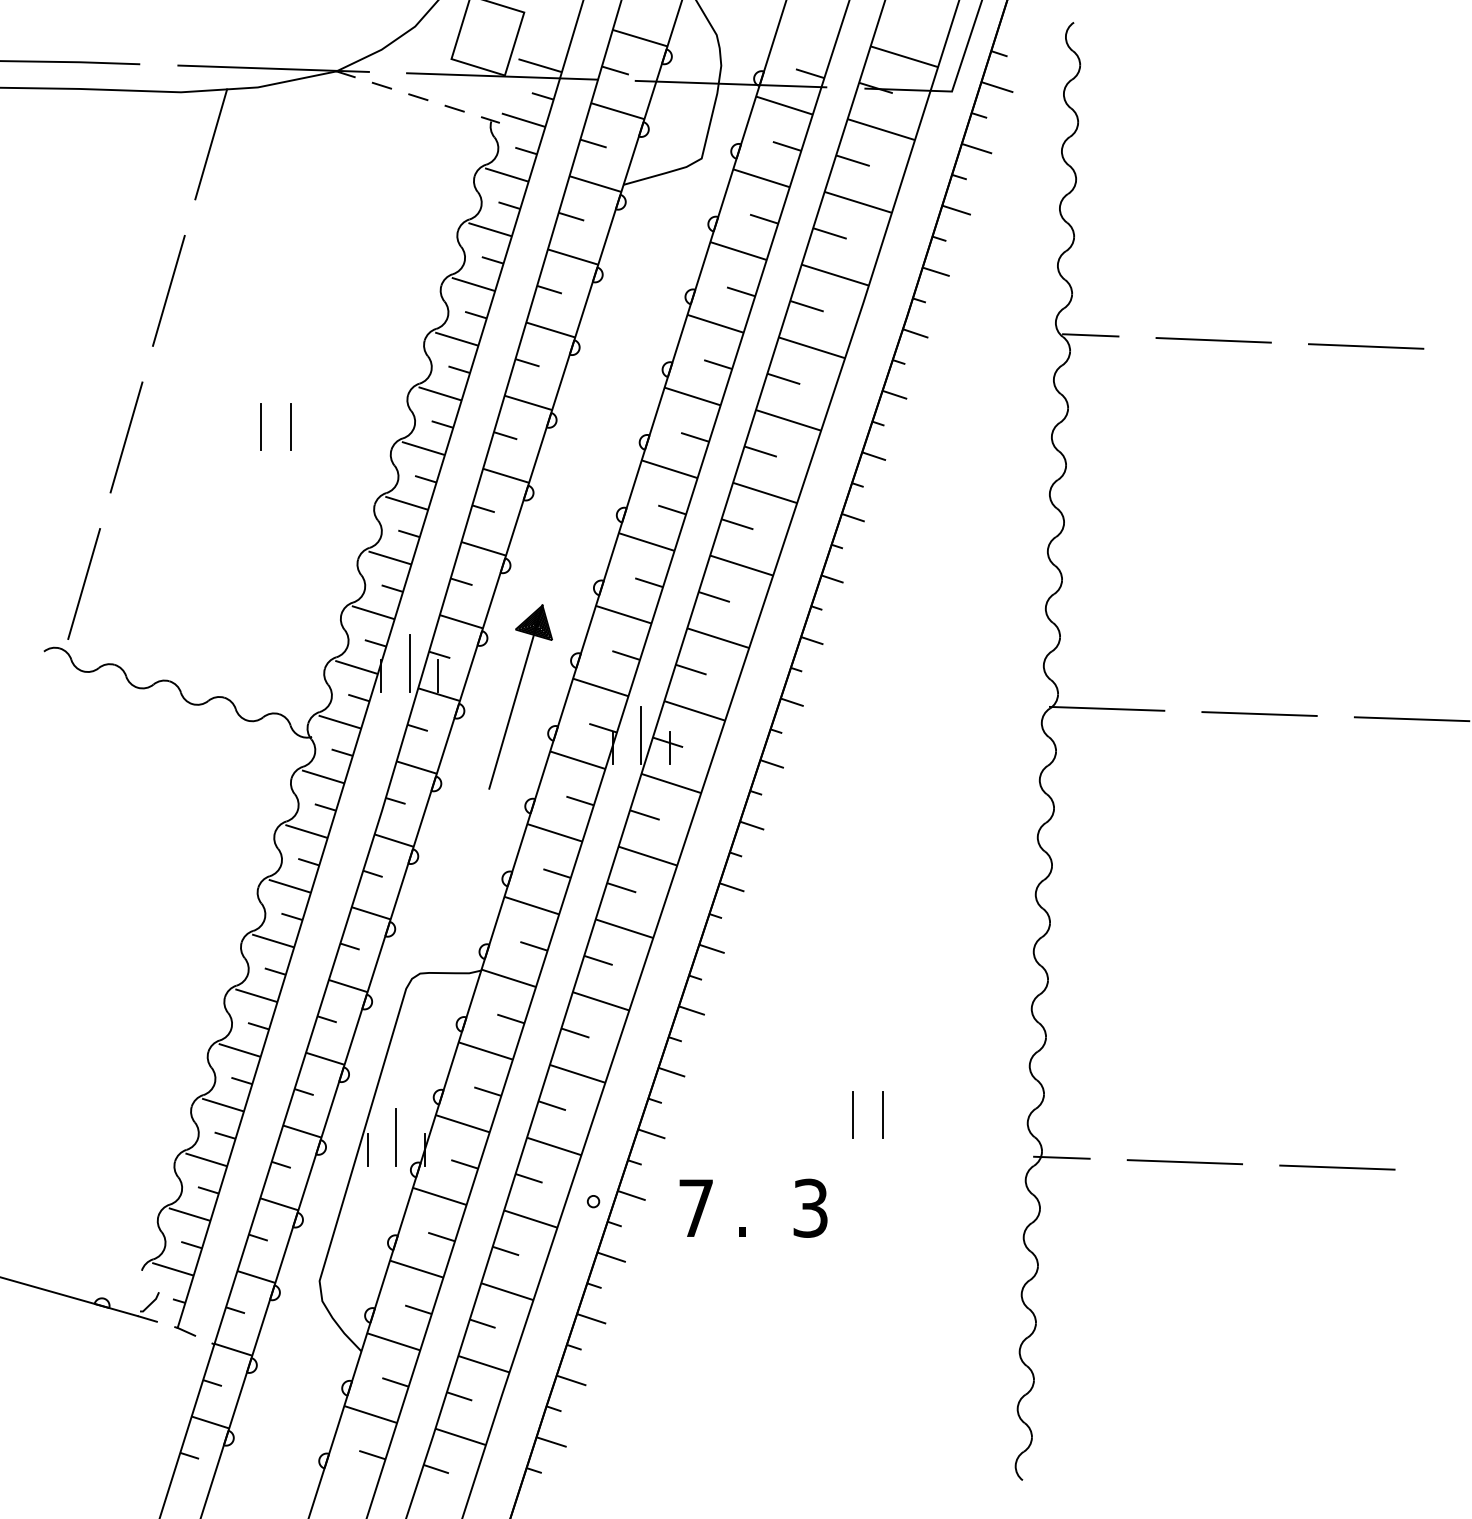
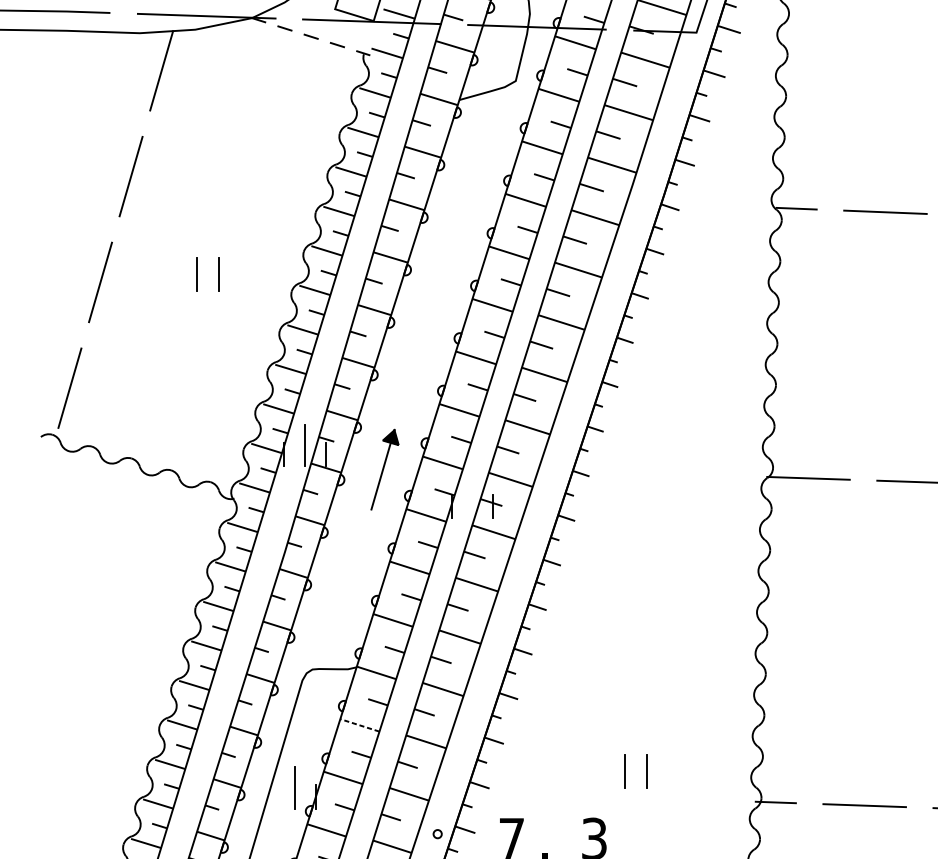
part: (520, 696) -> (384, 469), size x0.6
line: (641, 735) -> (472, 497), removed
line: (485, 1050) -> (359, 725), solid -> dashed
line: (367, 1150) -> (274, 797), removed

